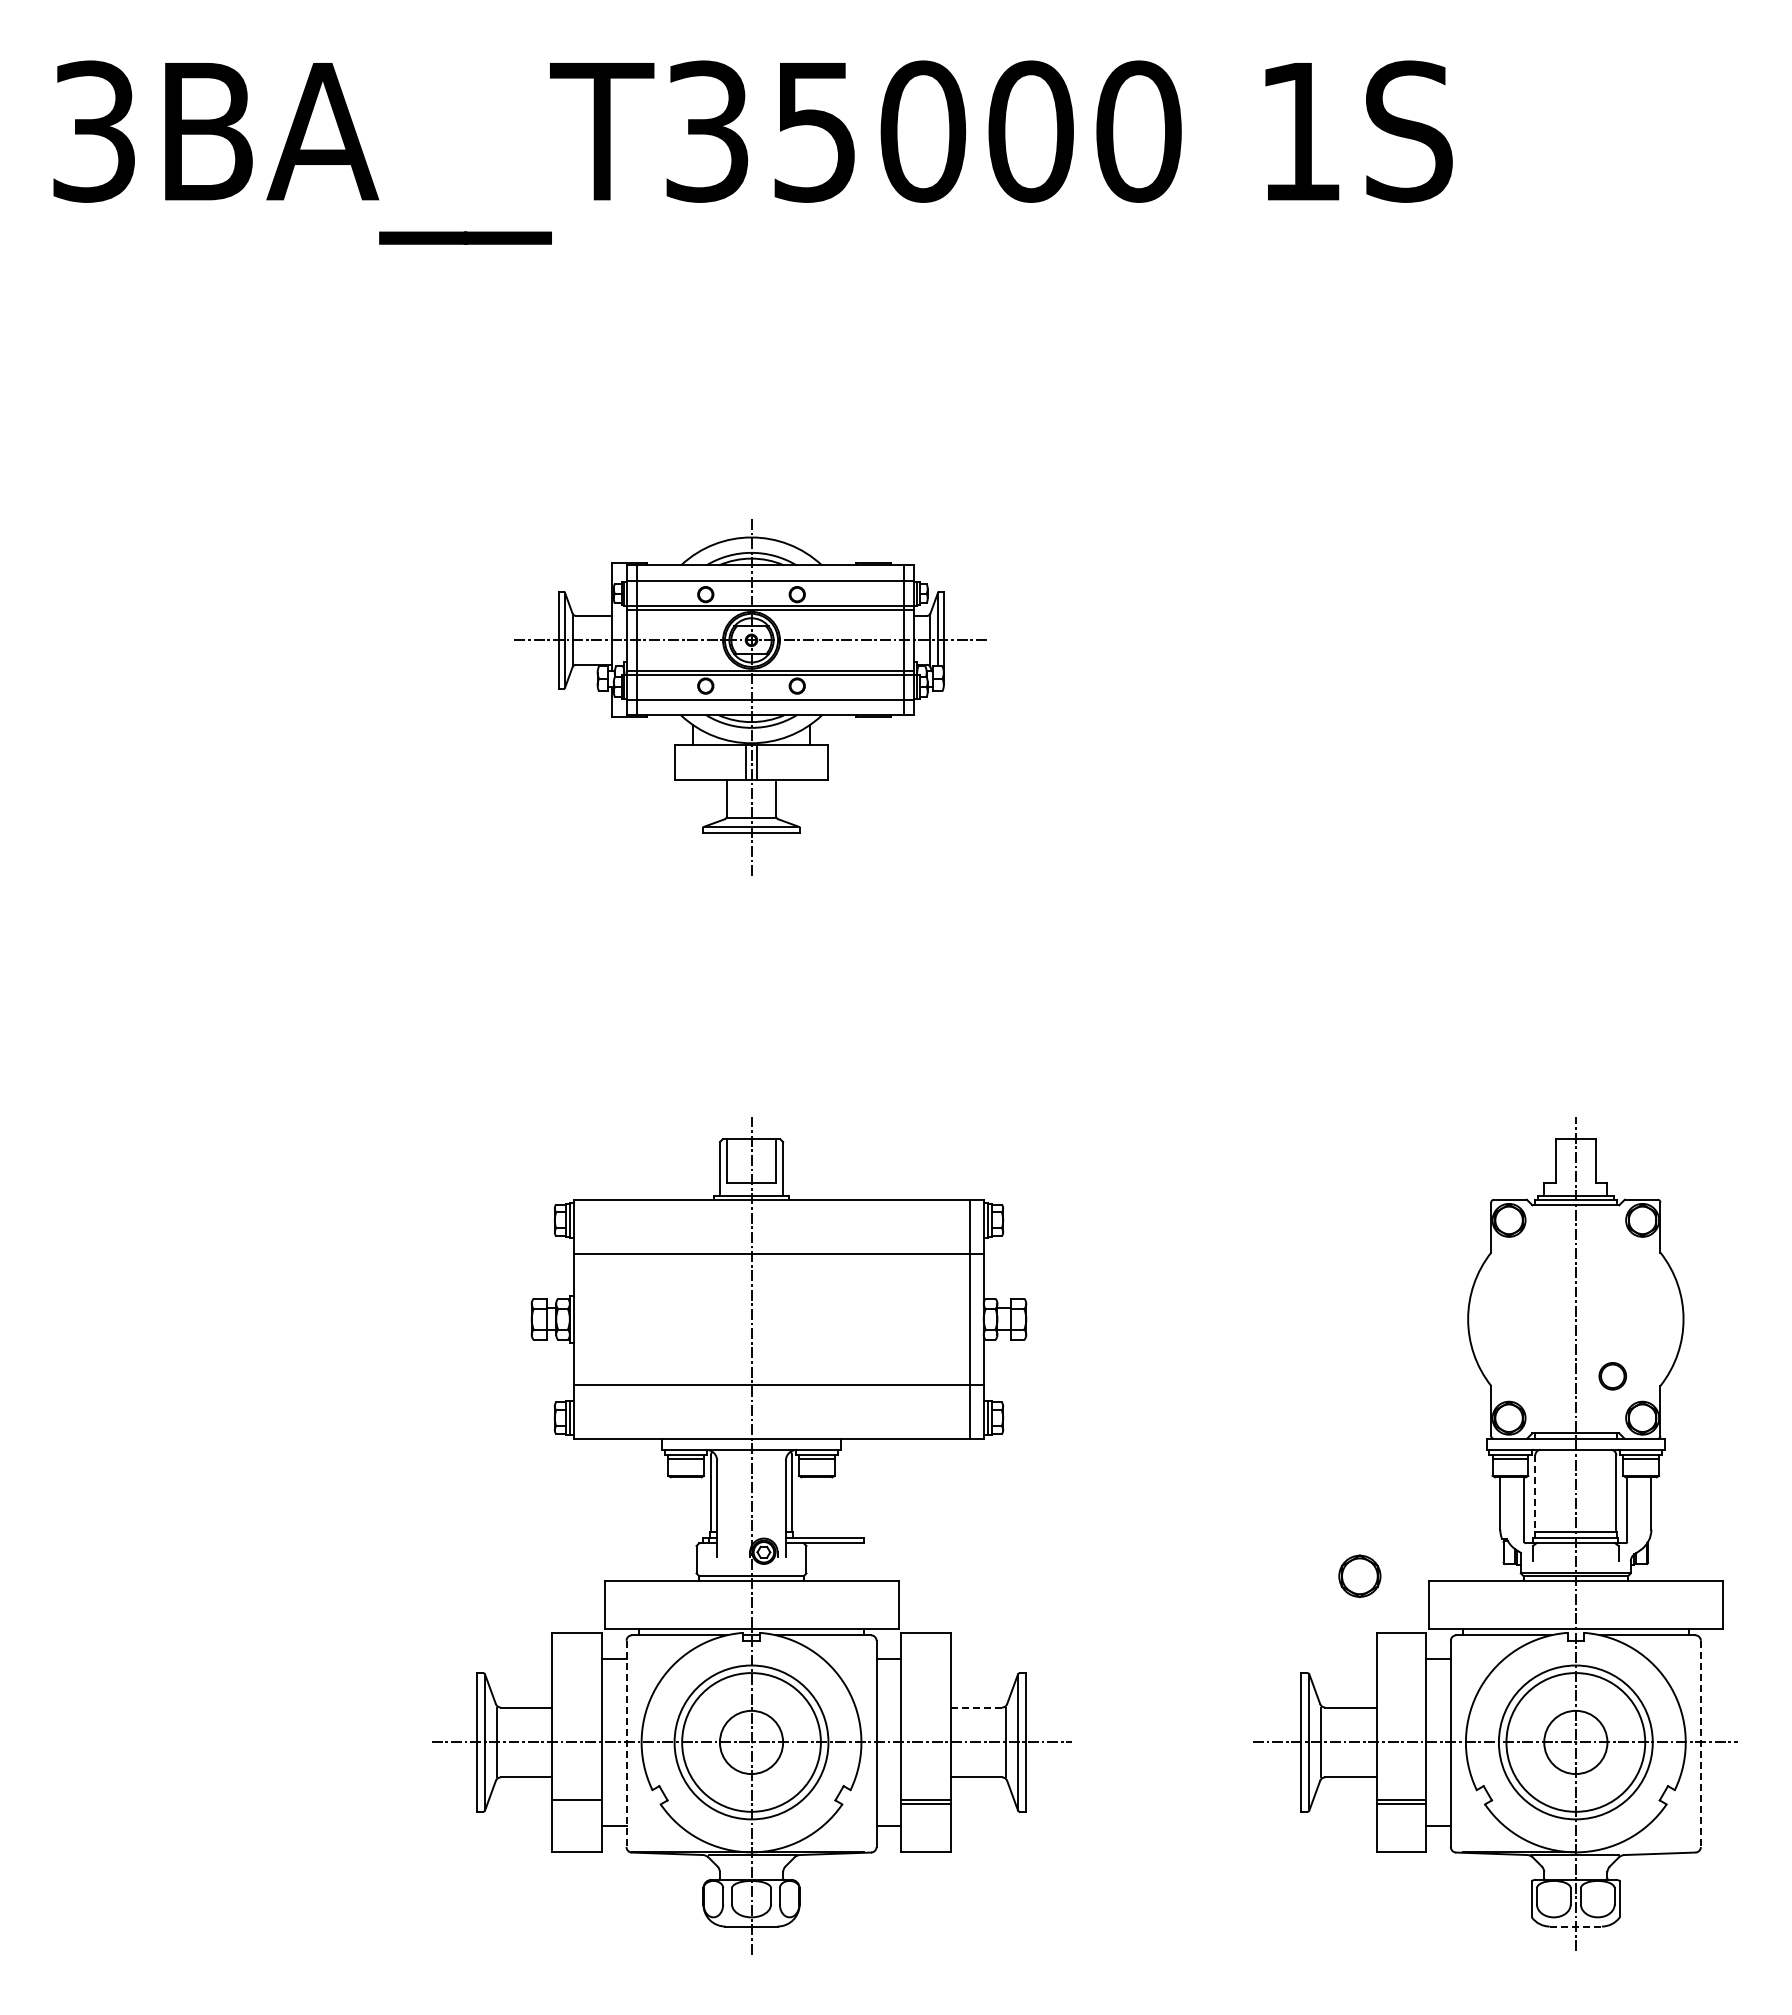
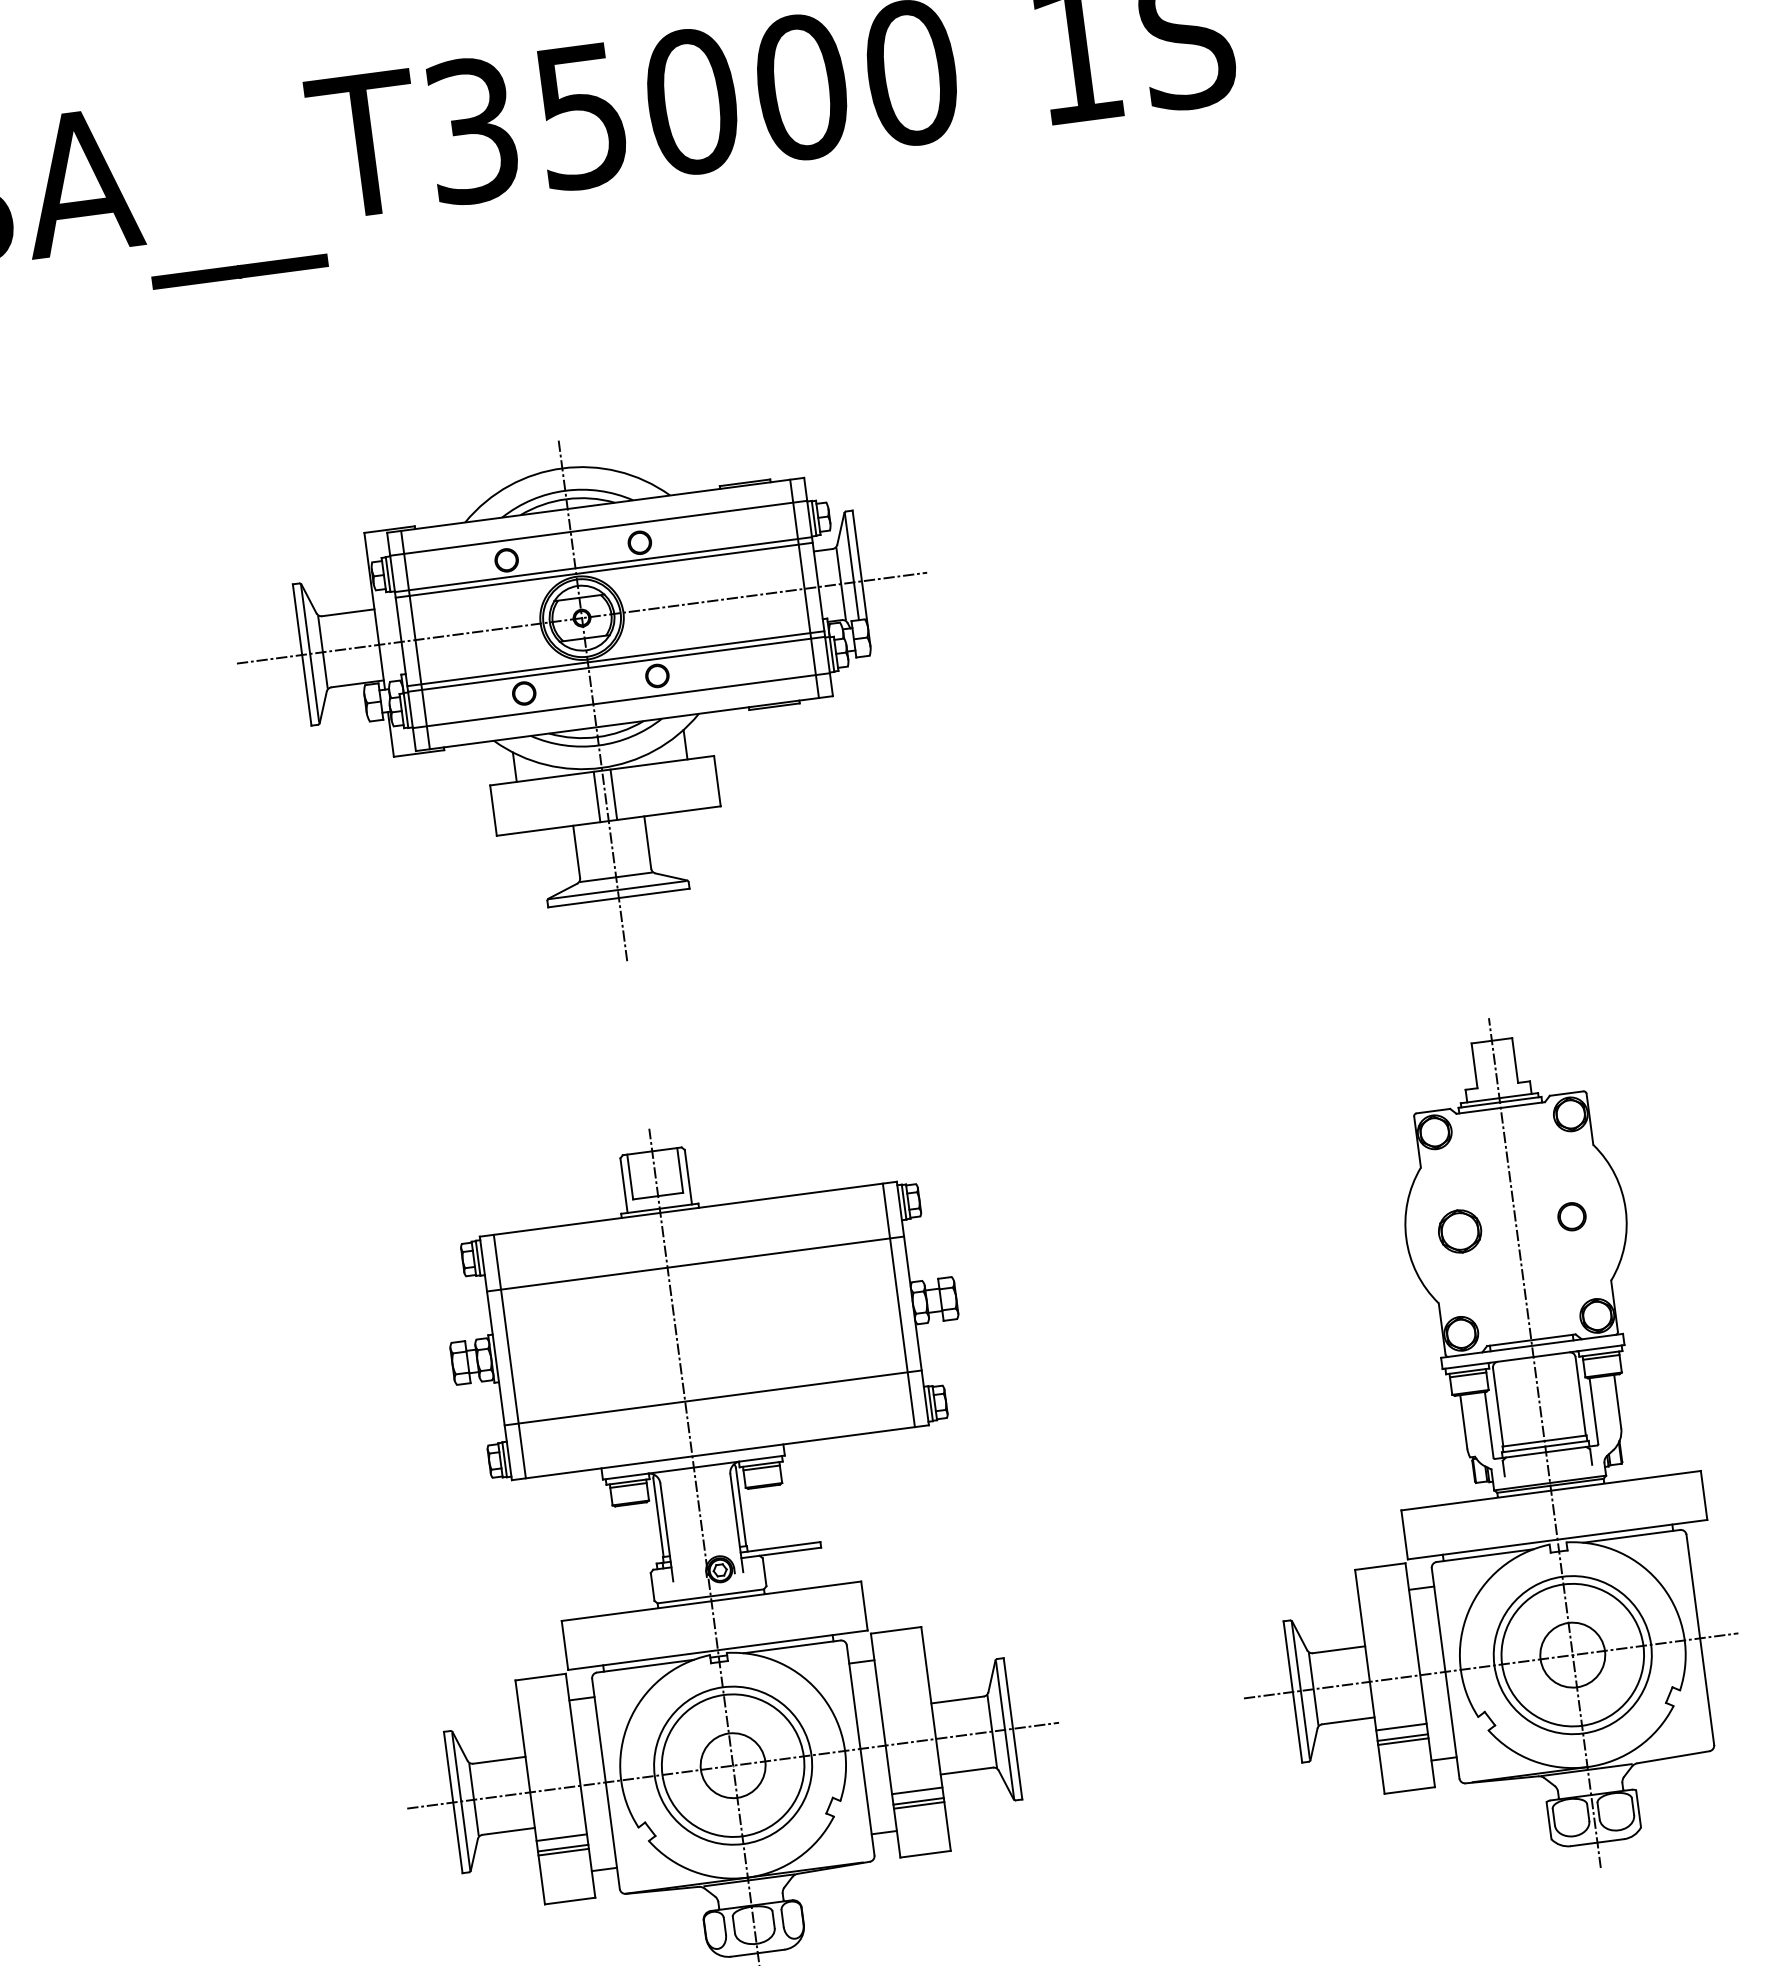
part: (751, 697) -> (592, 701), size x1.43
line: (588, 1318) -> (510, 1355), added
part: (1612, 1376) -> (1571, 1216), moved
line: (1535, 1494) -> (1498, 1407), dashed -> solid
part: (1359, 1575) -> (1459, 1230), moved
line: (976, 1707) -> (957, 1699), dashed -> solid
line: (626, 1744) -> (606, 1784), dashed -> solid
line: (1700, 1744) -> (1700, 1640), dashed -> solid
line: (576, 1790) -> (561, 1838), added
line: (925, 1790) -> (916, 1791), added
line: (1401, 1790) -> (1401, 1727), added
line: (576, 1804) -> (563, 1852), added
line: (1576, 1926) -> (1598, 1842), dashed -> solid

